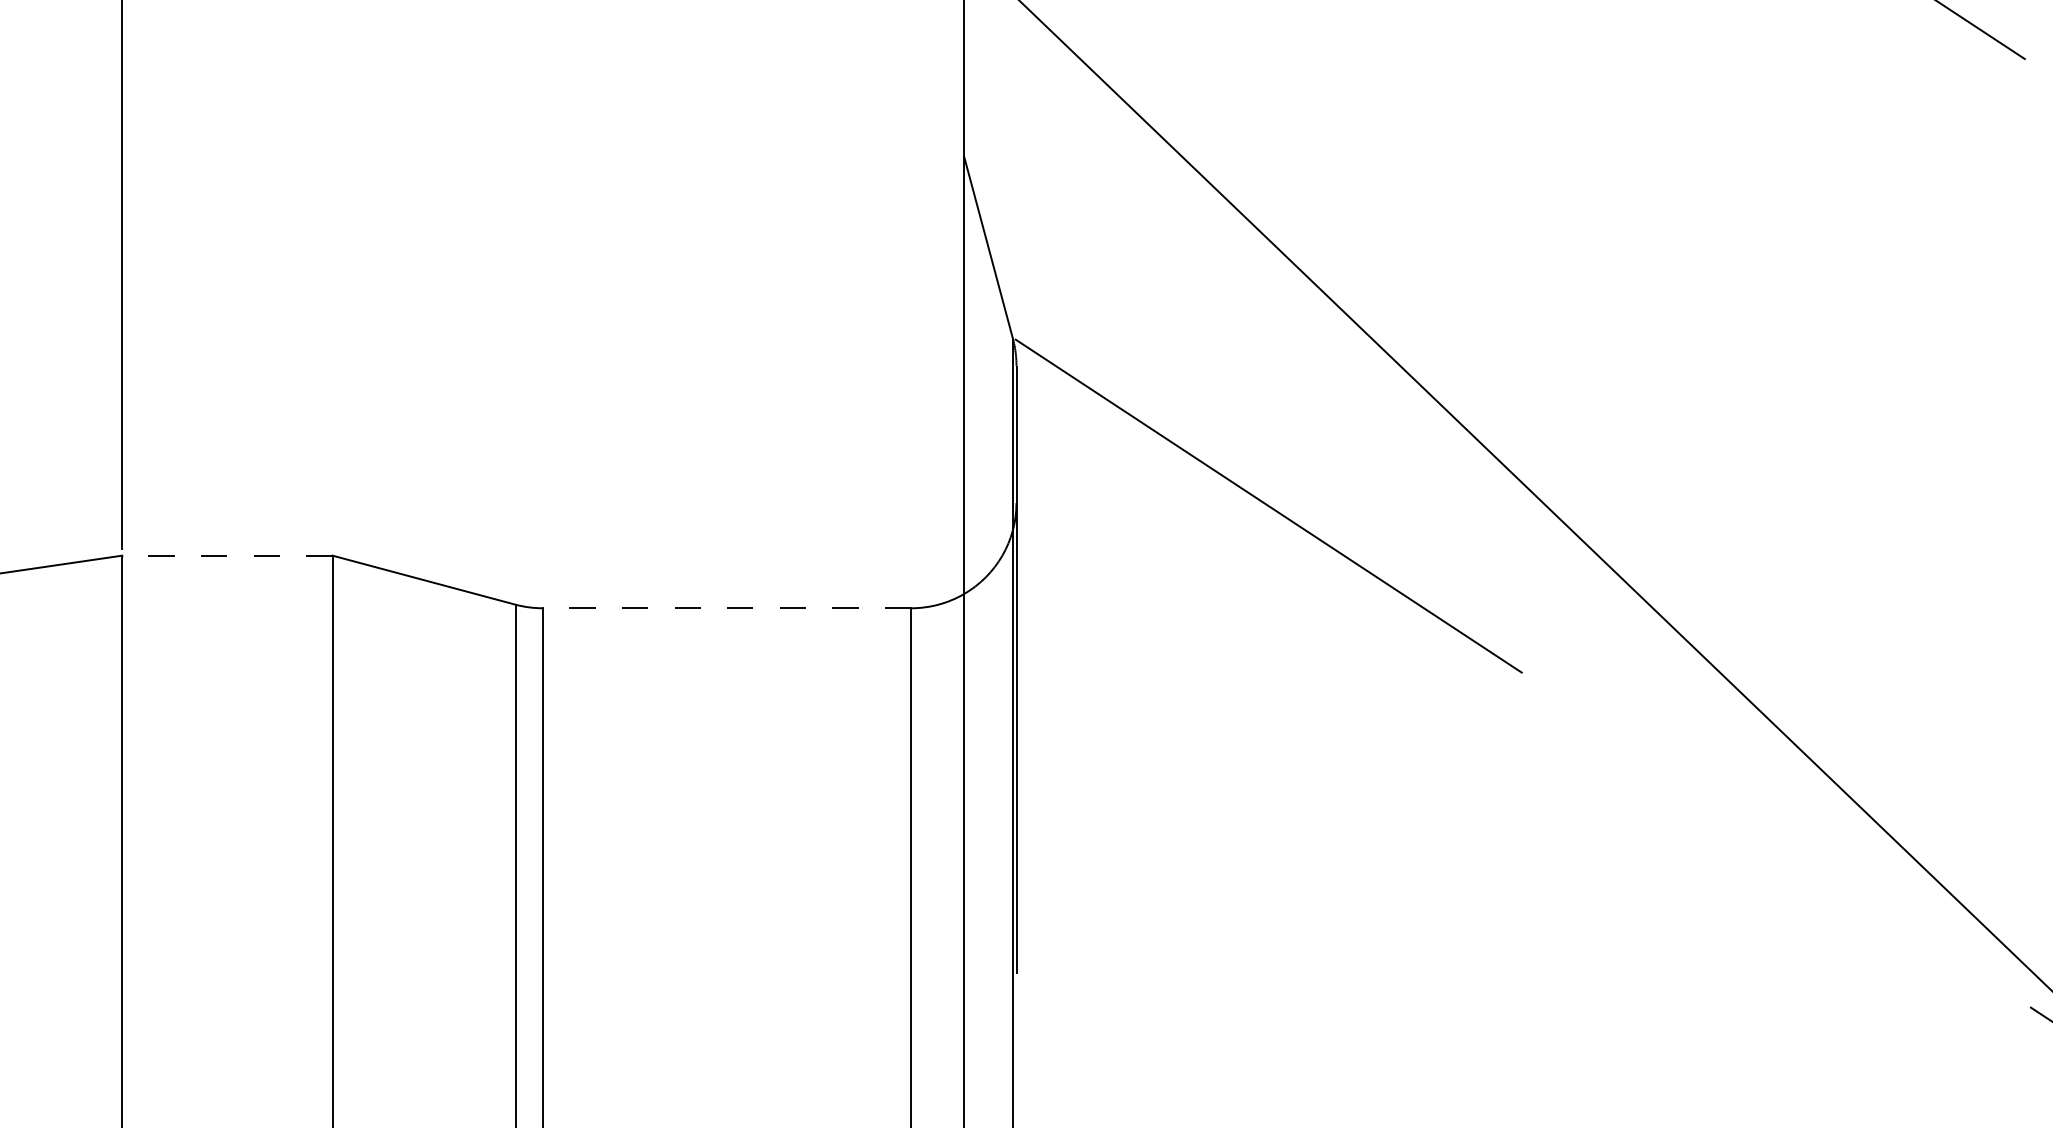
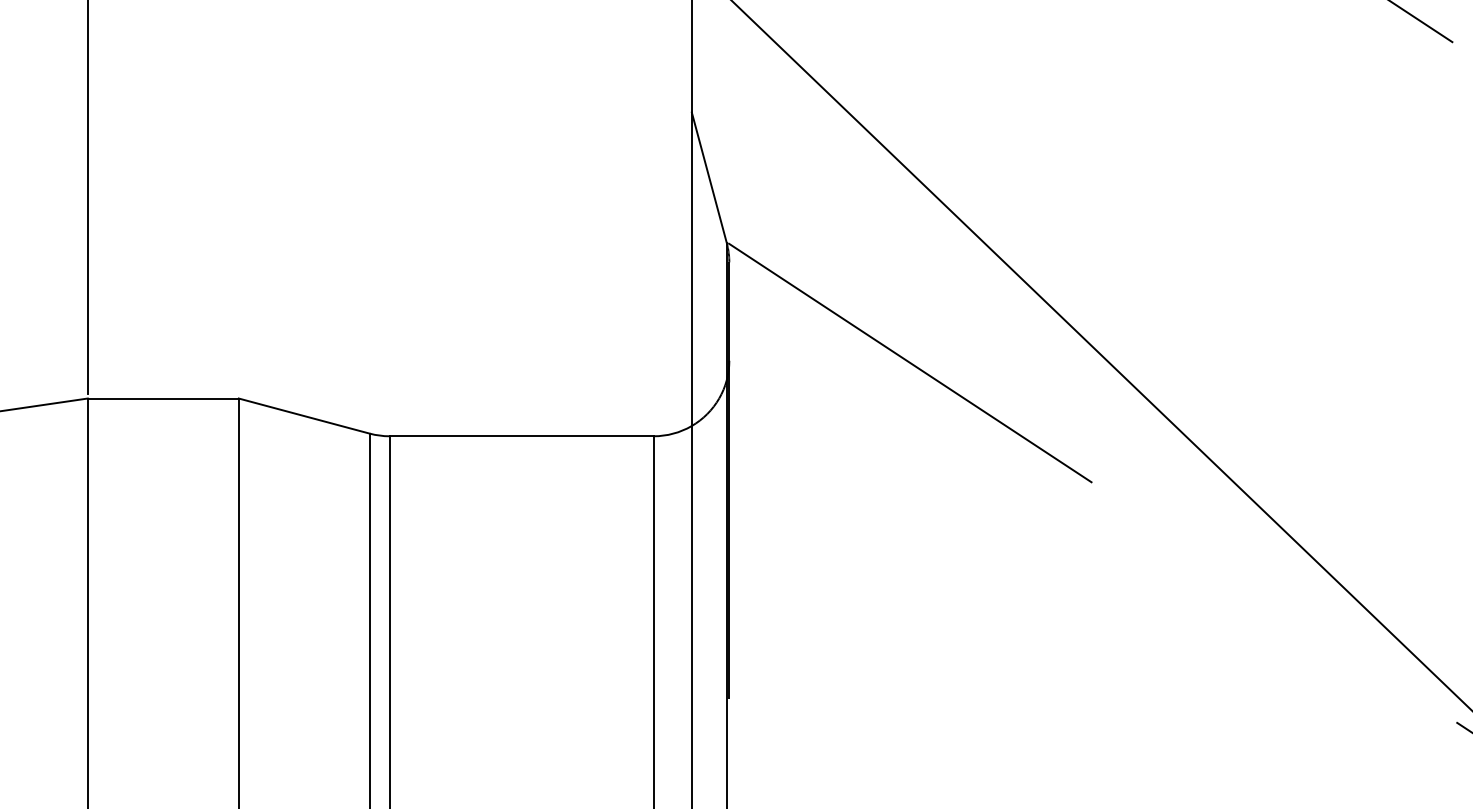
line: (226, 555) -> (162, 398), dashed -> solid
line: (726, 608) -> (521, 436), dashed -> solid

